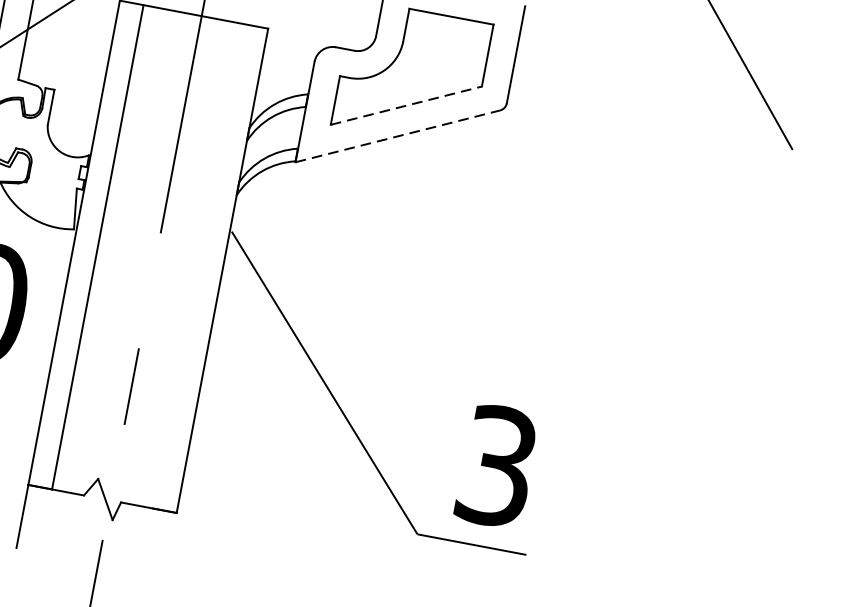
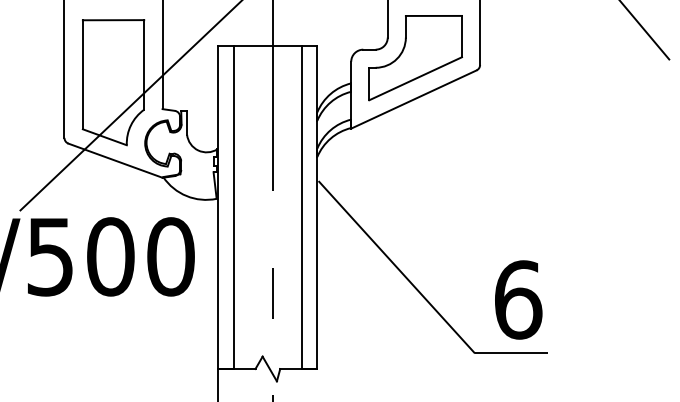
line: (407, 105) -> (416, 78), dashed -> solid
line: (398, 136) -> (414, 99), dashed -> solid
line: (198, 266) -> (301, 207), added
text: (497, 465) -> (518, 299), 3 -> 6

